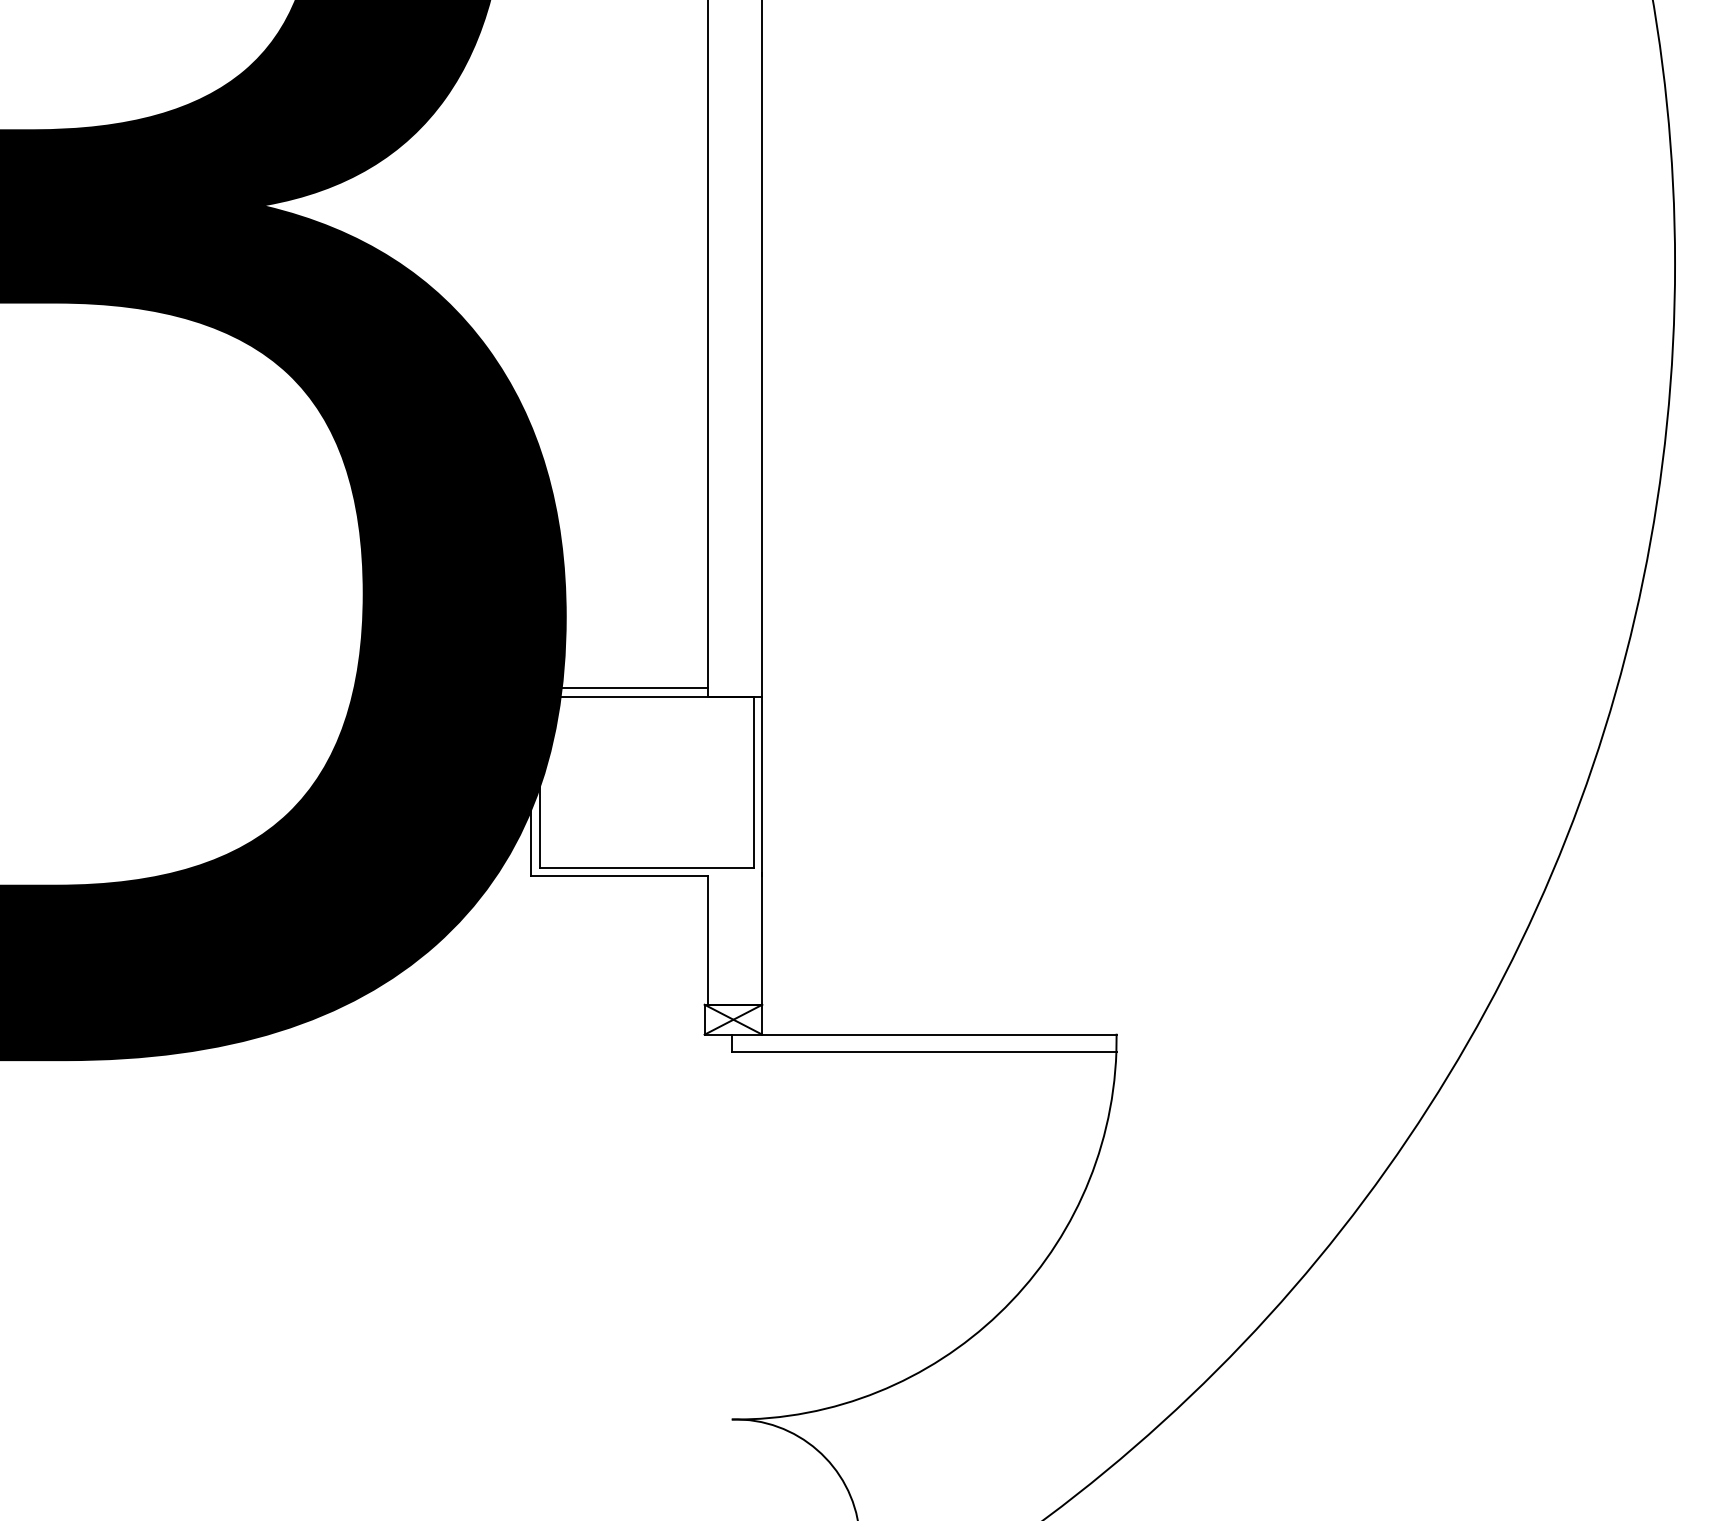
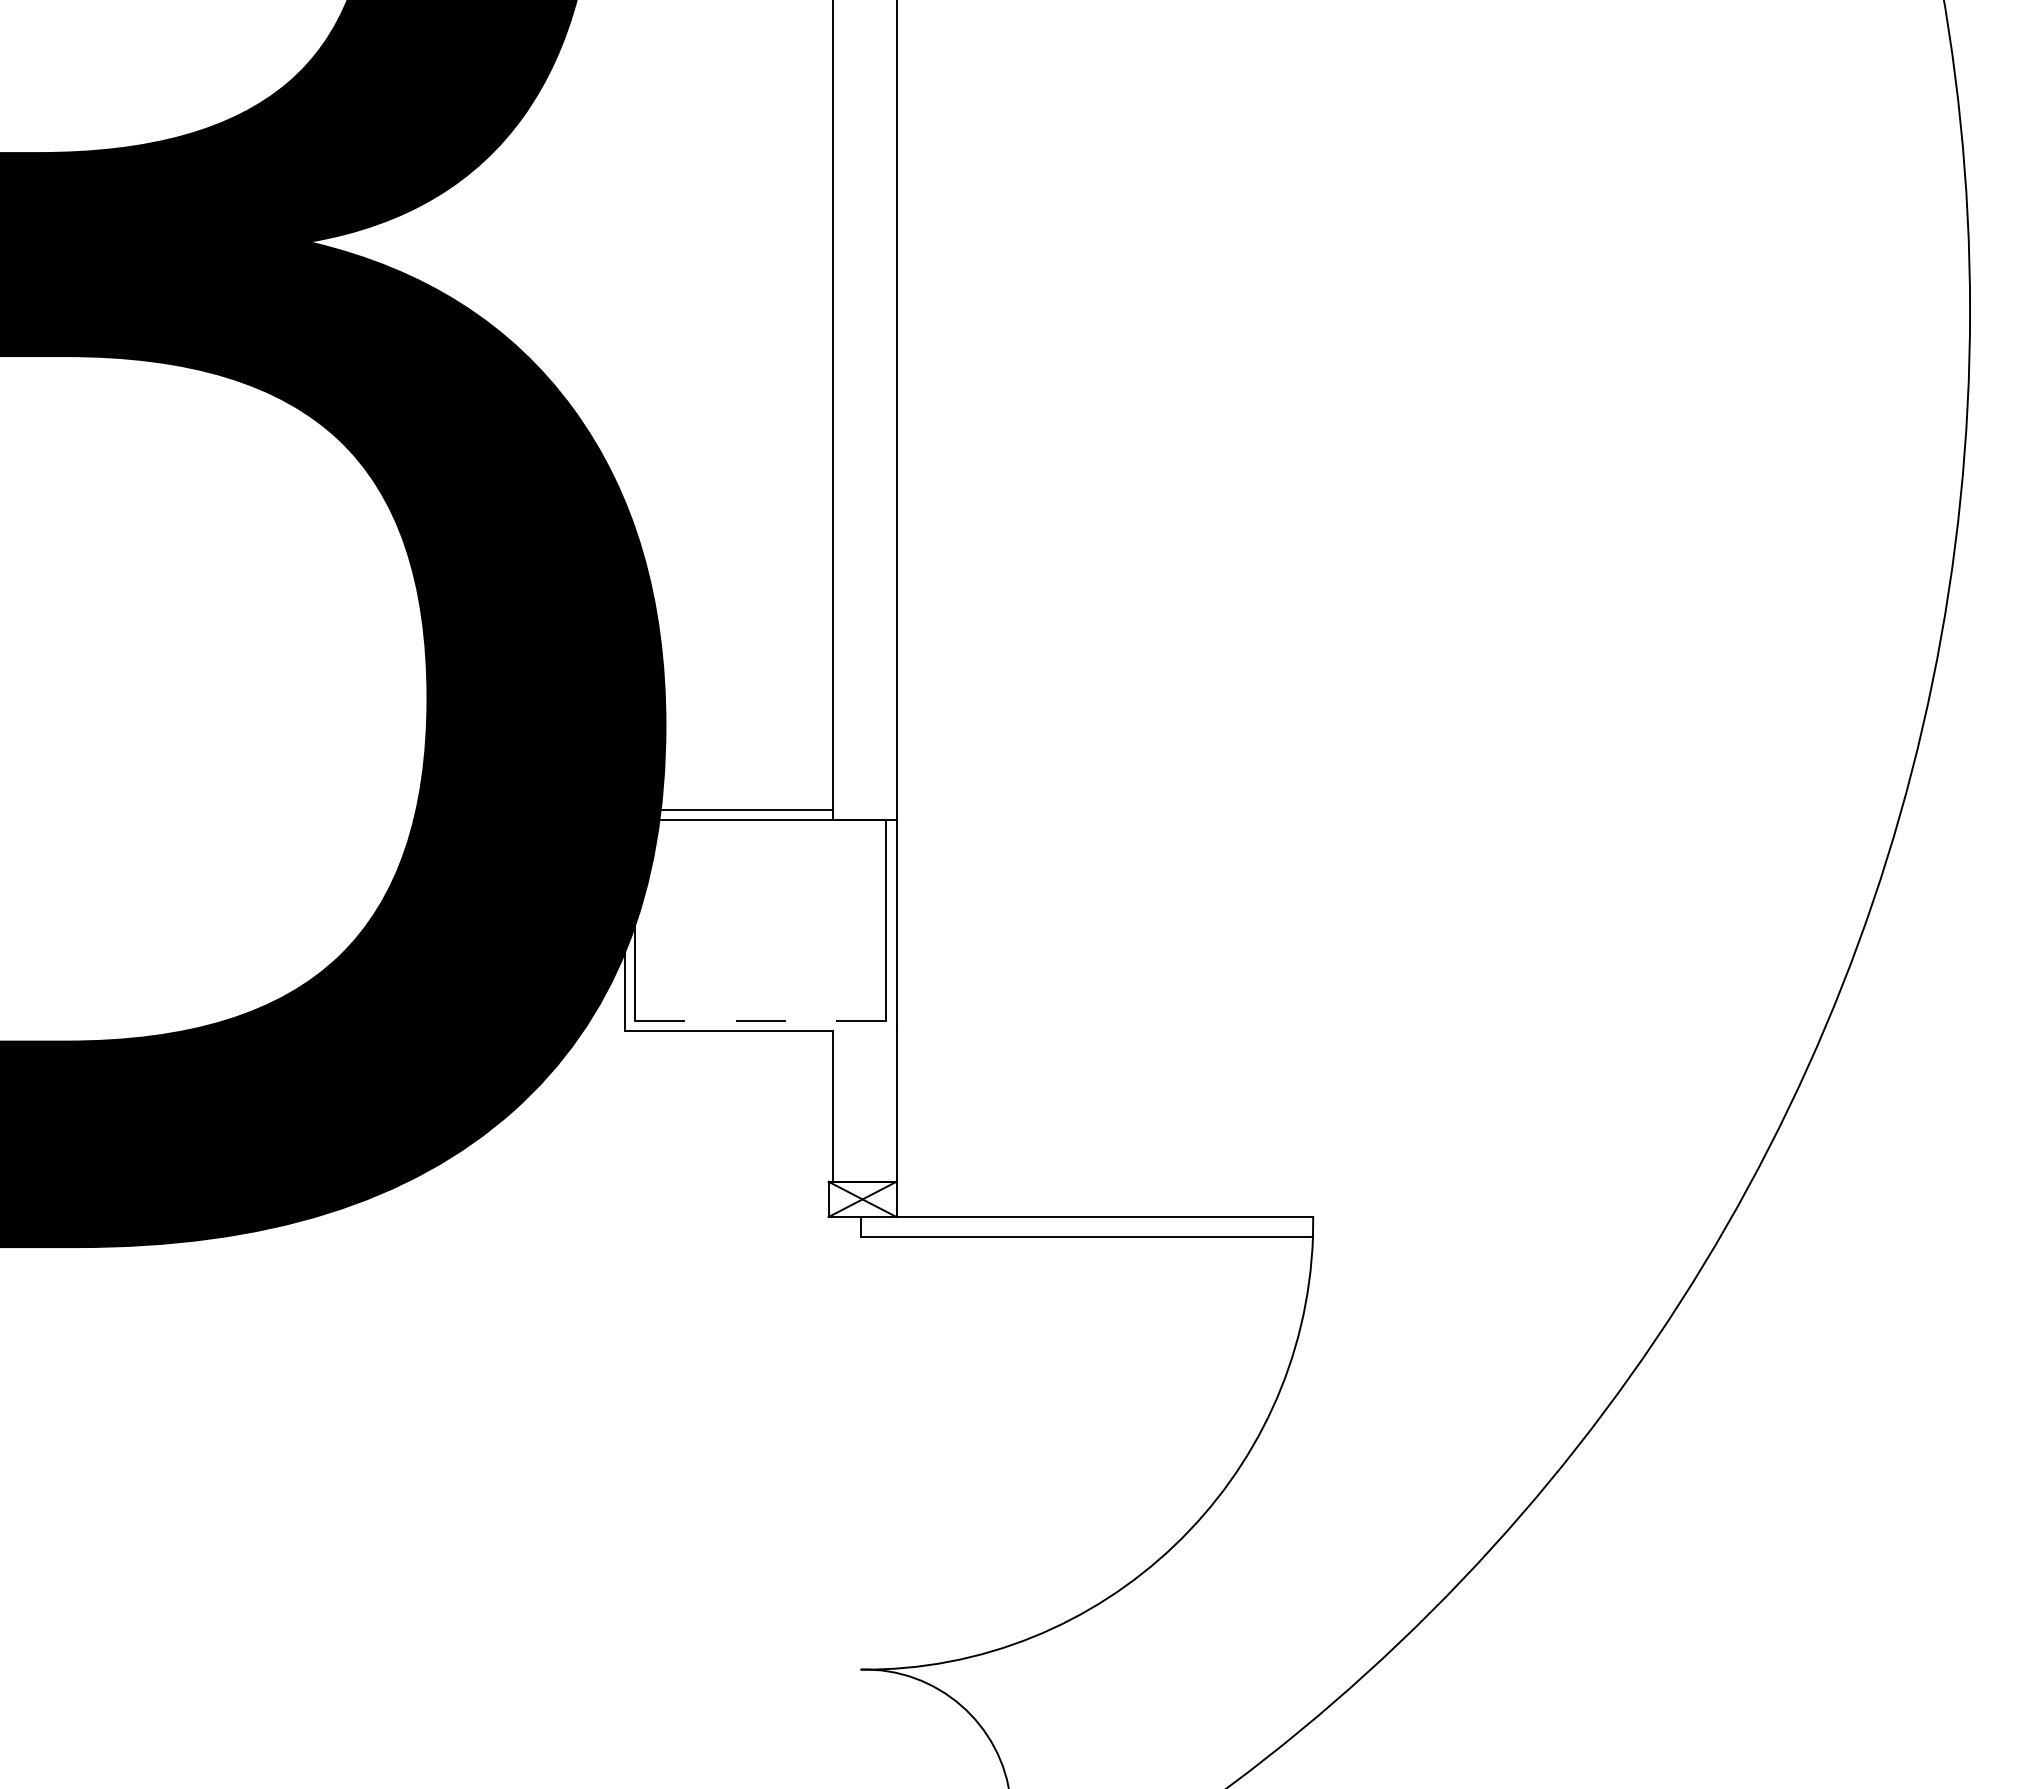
line: (646, 867) -> (760, 1020), solid -> dashed

